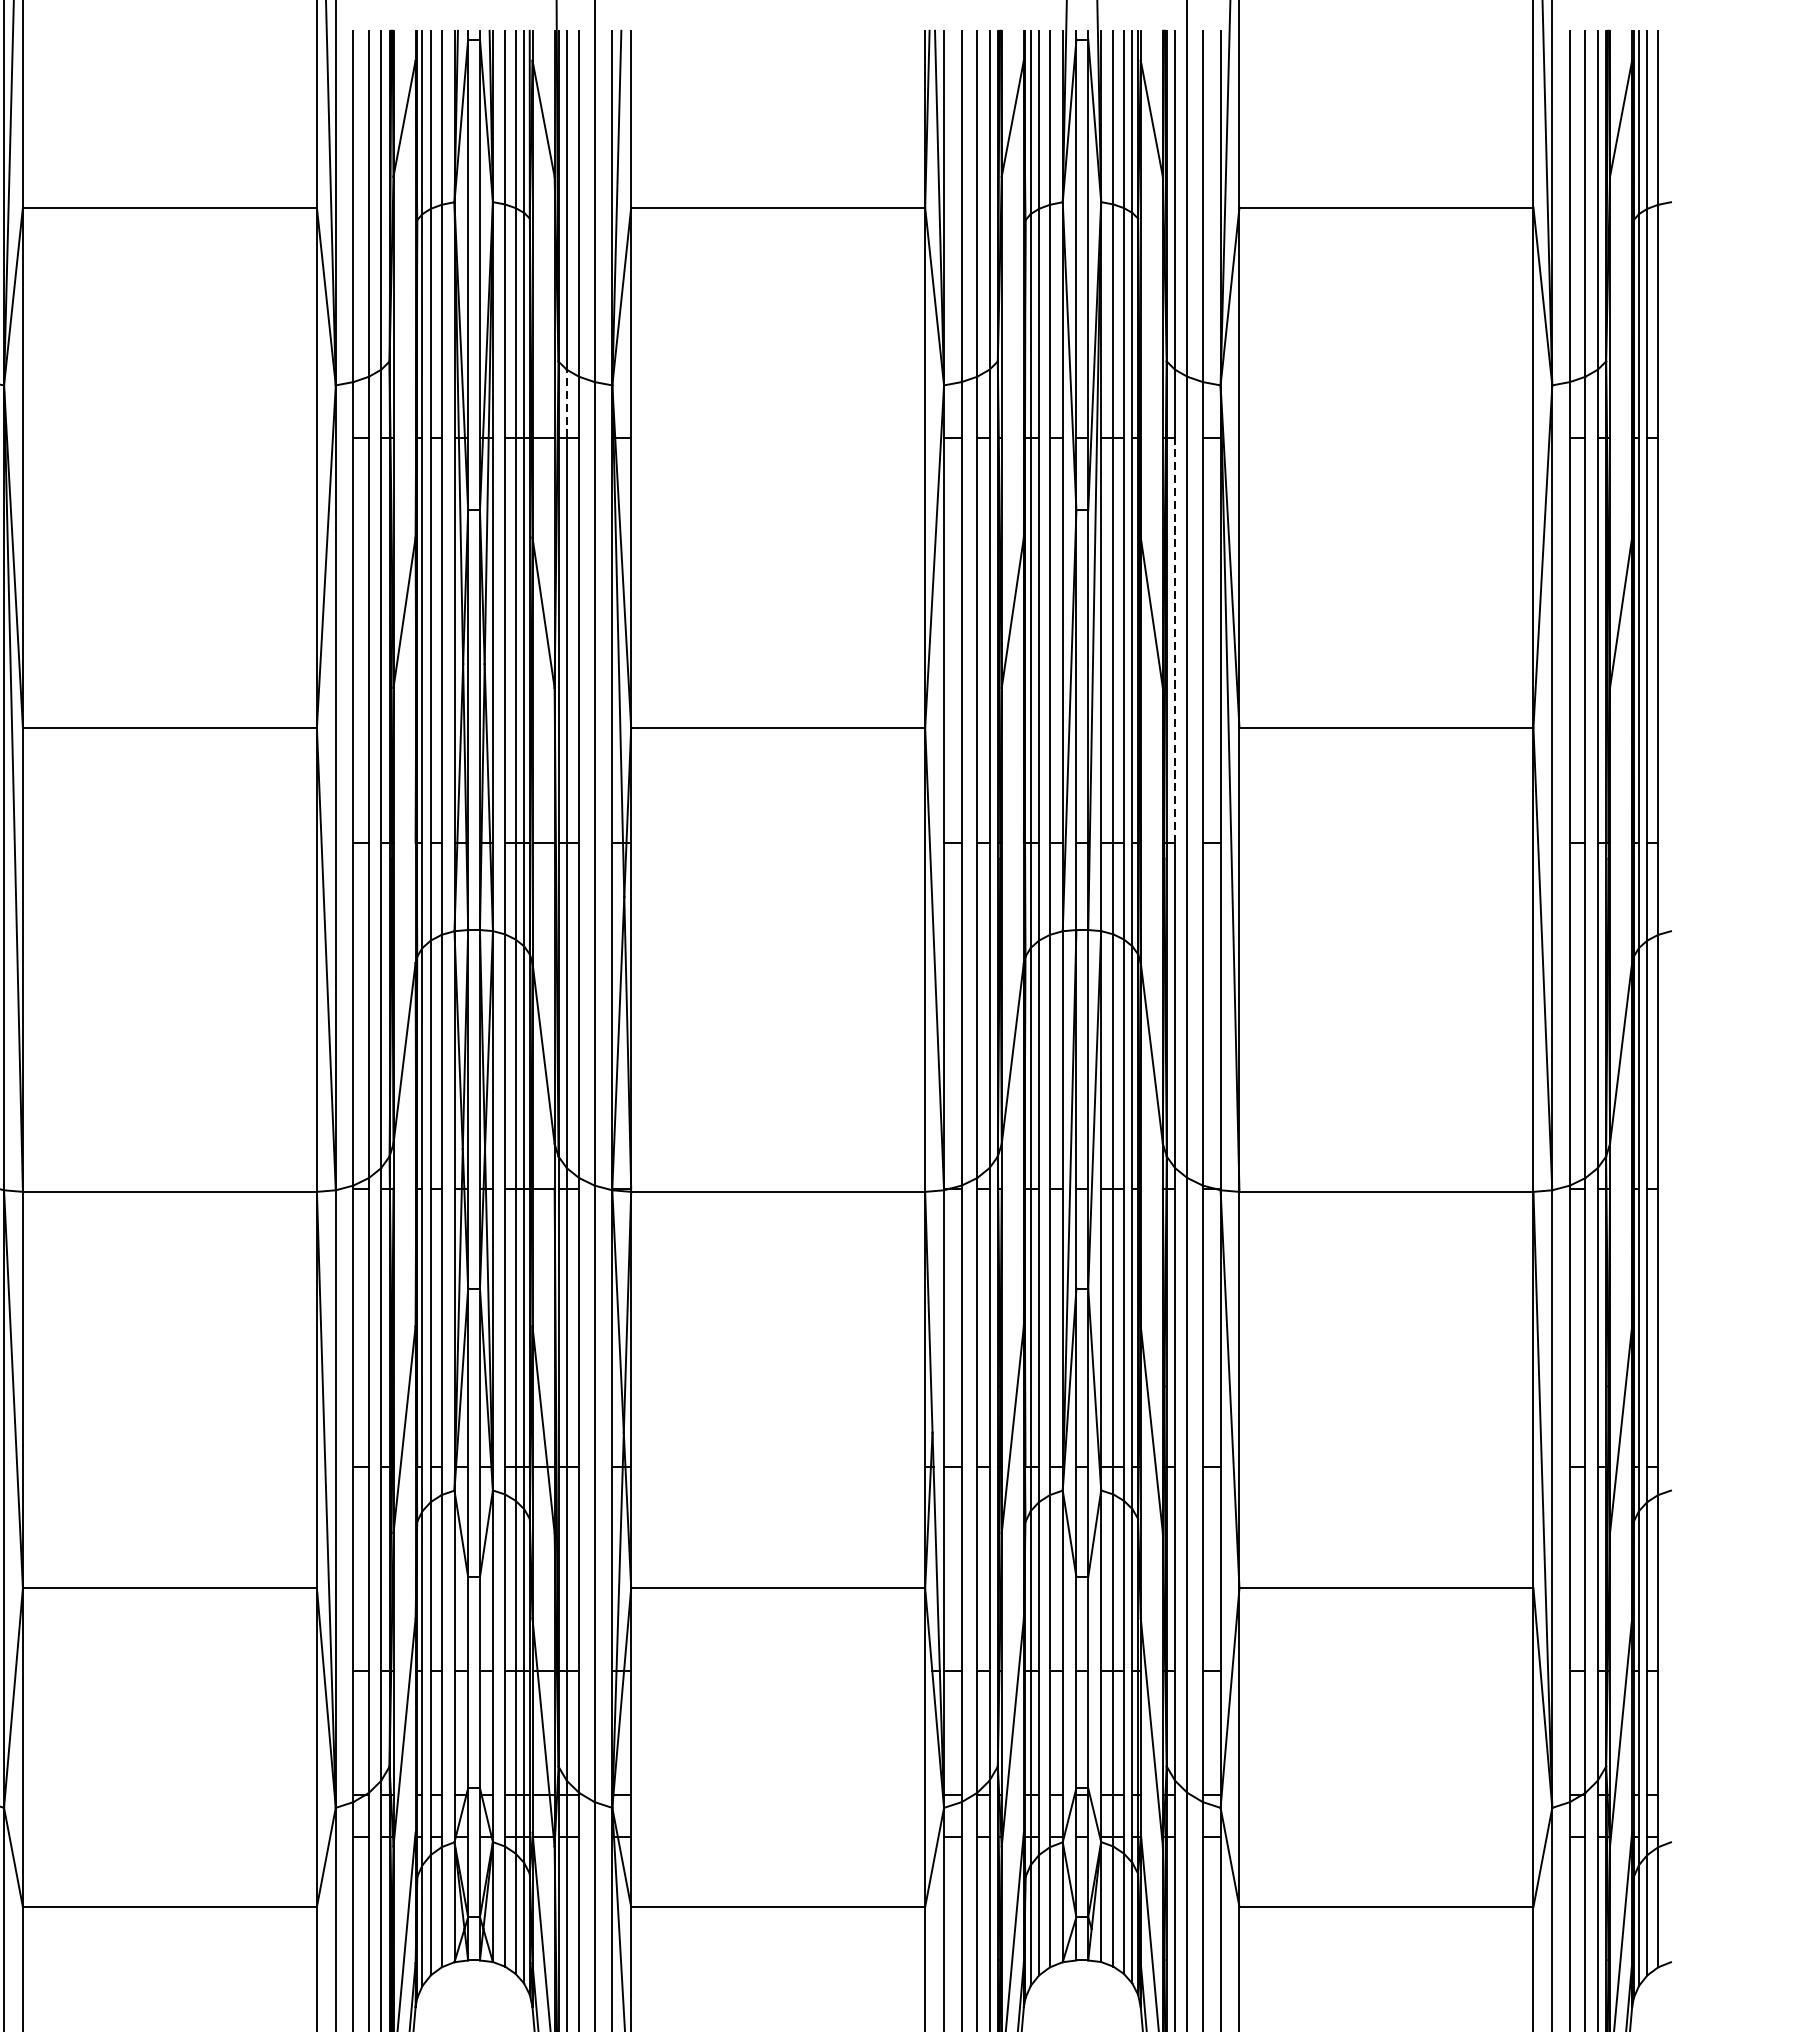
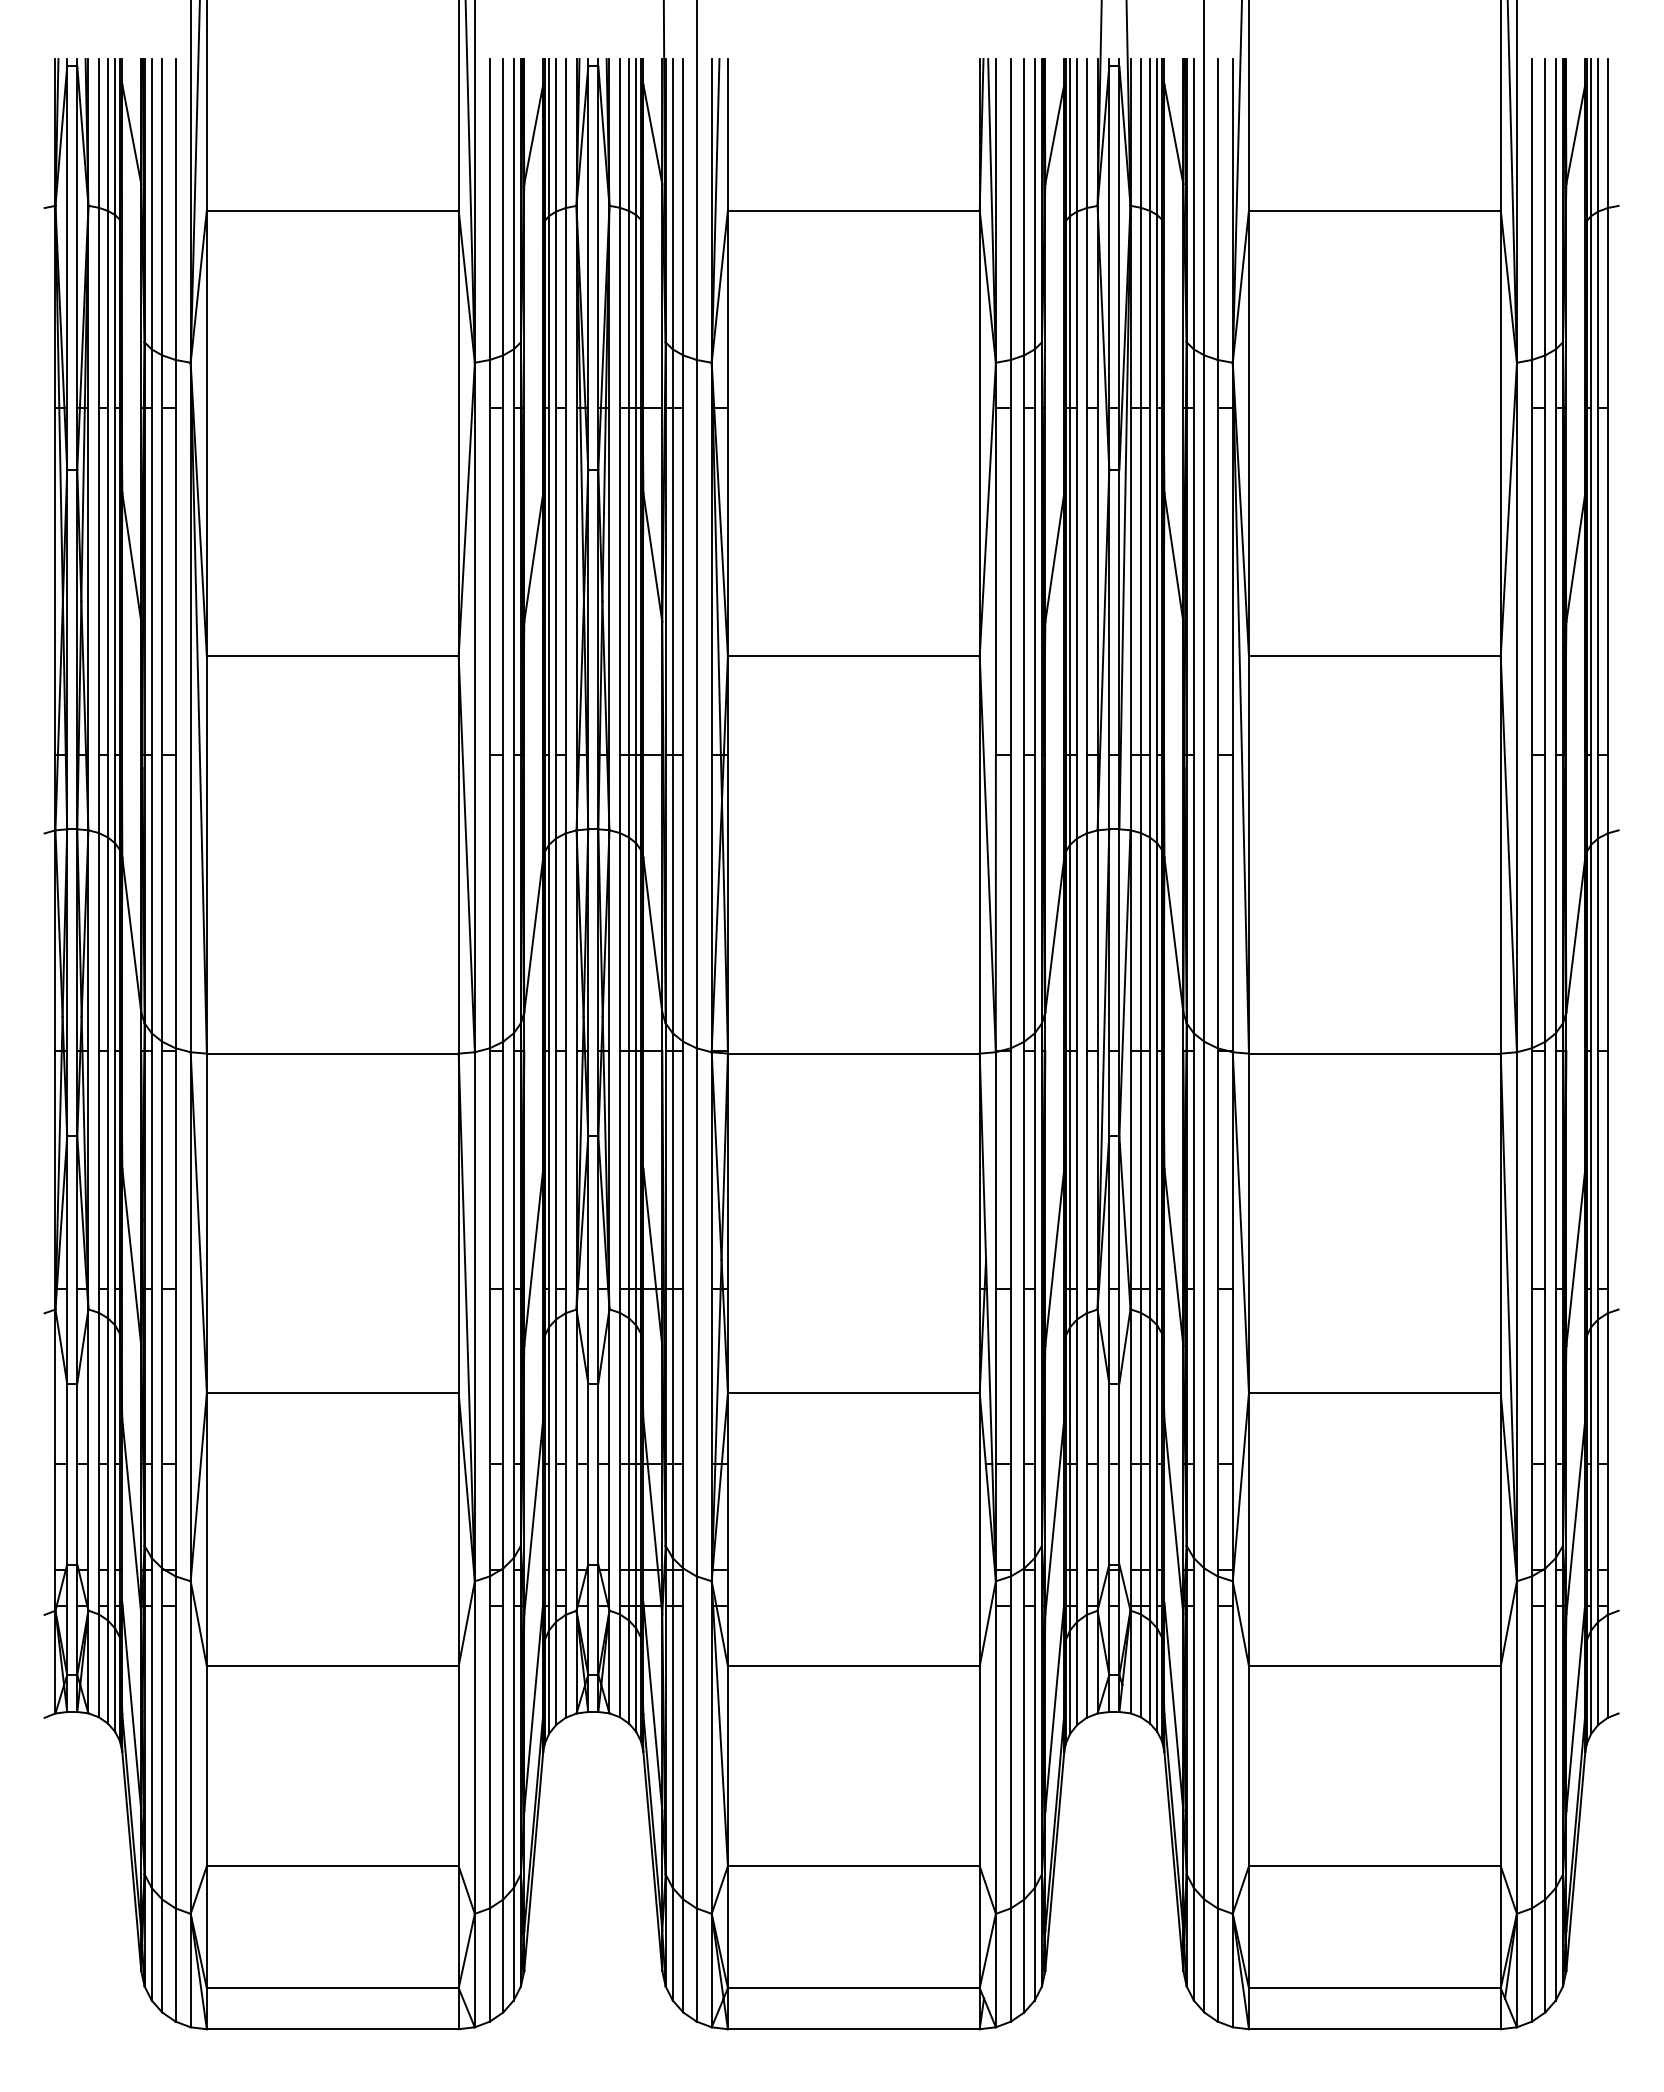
line: (566, 402) -> (672, 377), dashed -> solid
line: (1174, 639) -> (1193, 580), dashed -> solid

